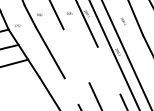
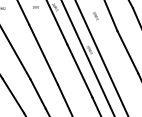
line: (76, 55) -> (43, 53), added
line: (108, 70) -> (79, 70), added
line: (71, 91) -> (37, 93), added

